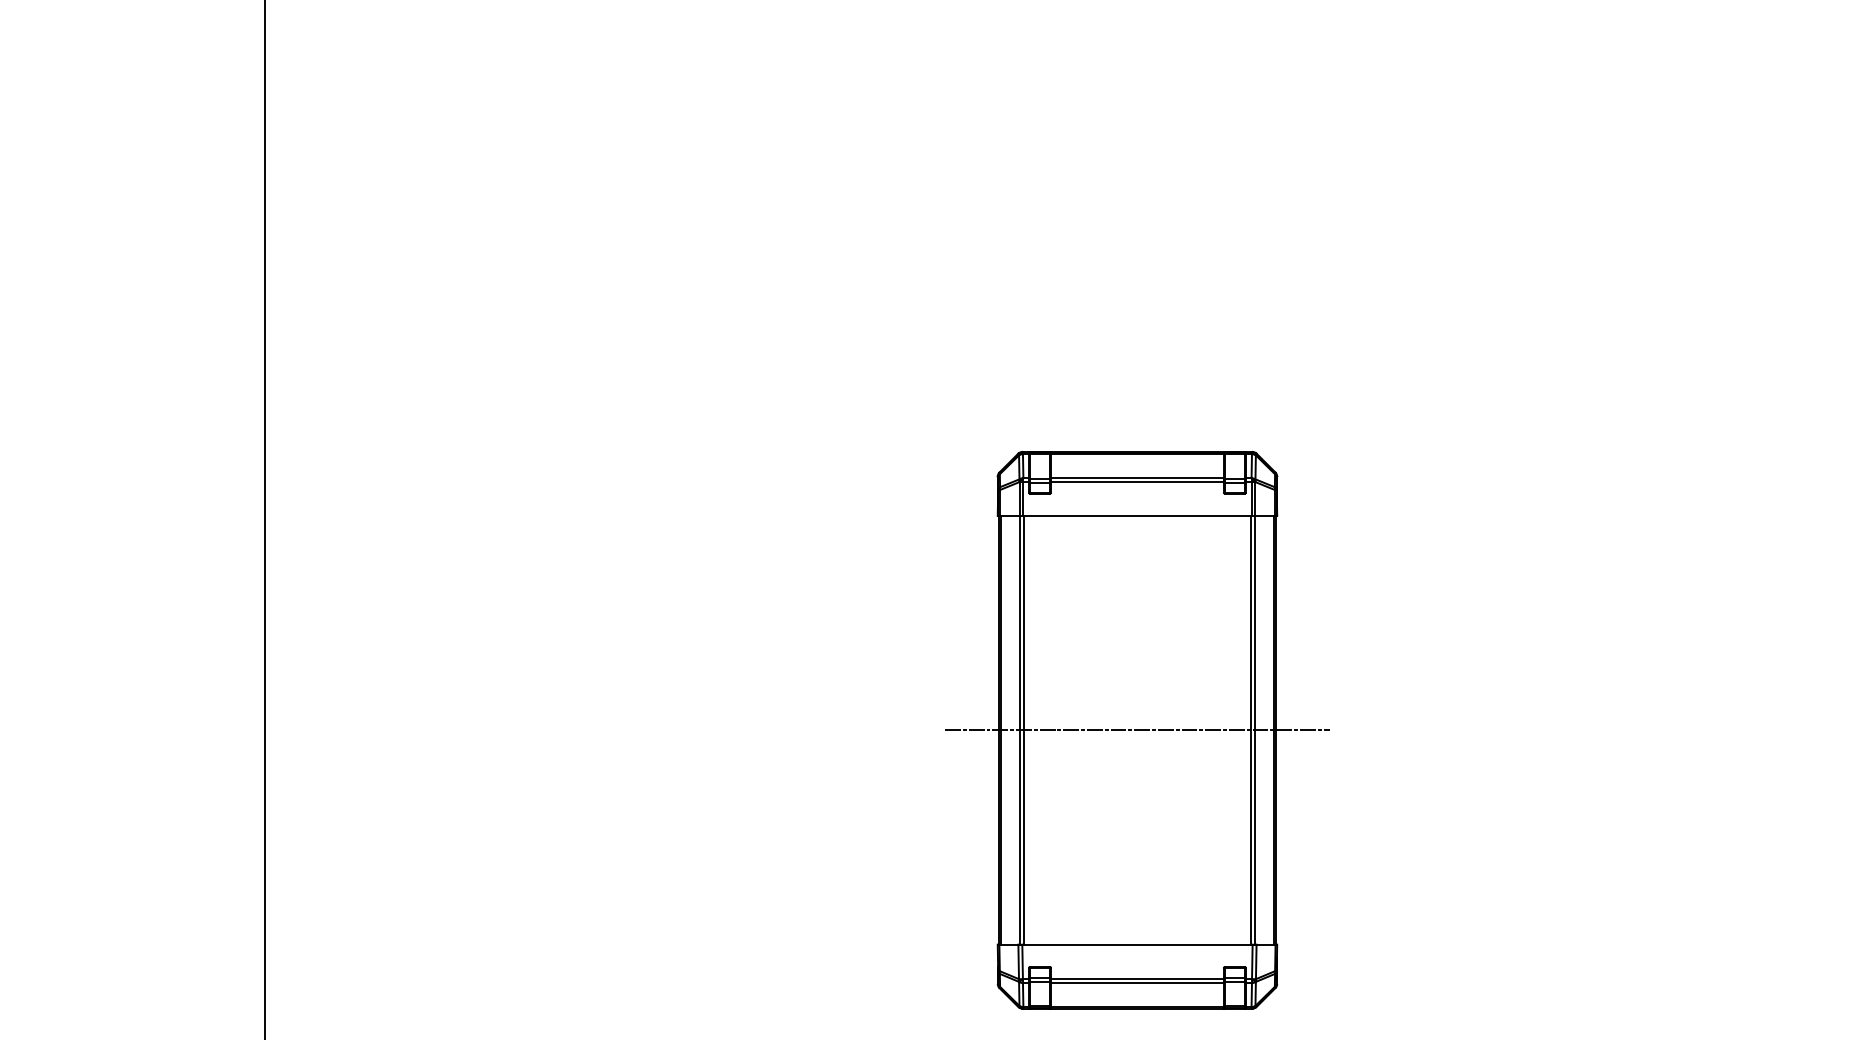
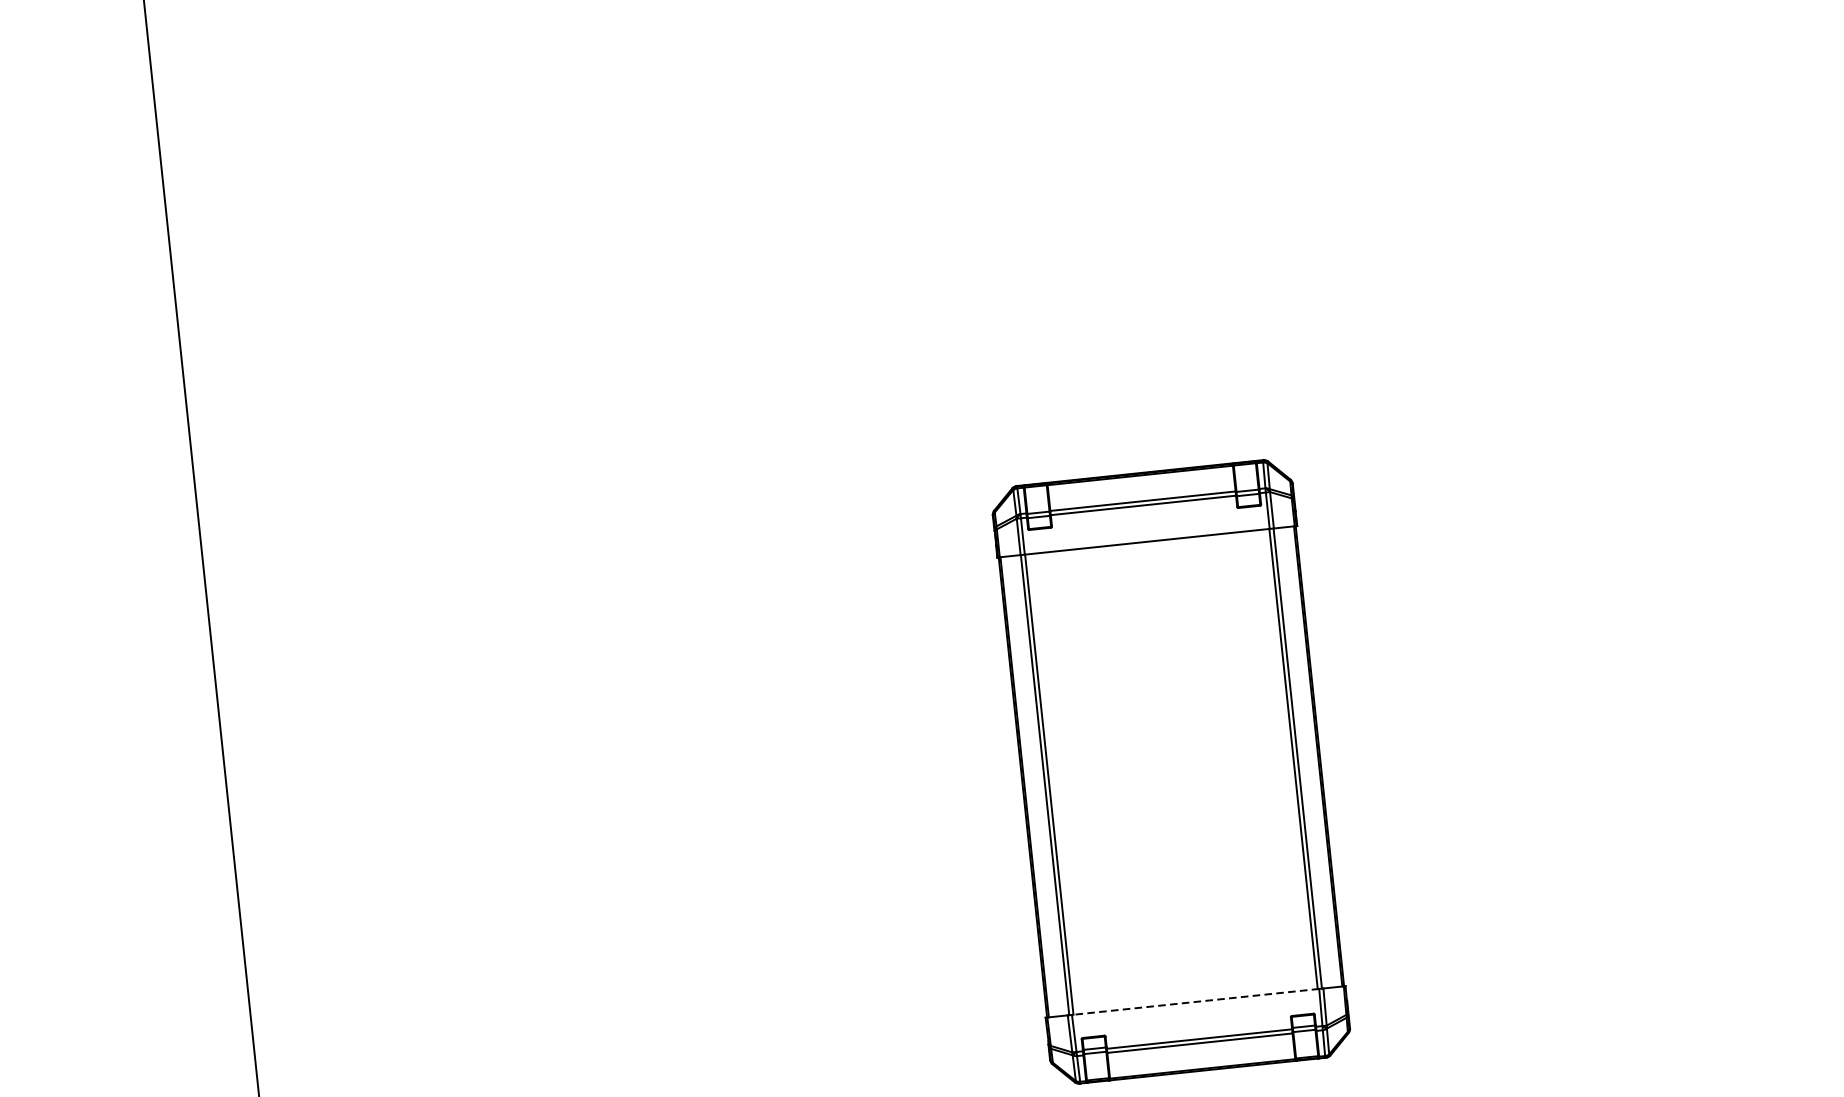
line: (1137, 730) -> (1171, 772), removed
line: (1136, 944) -> (1194, 1001), solid -> dashed

